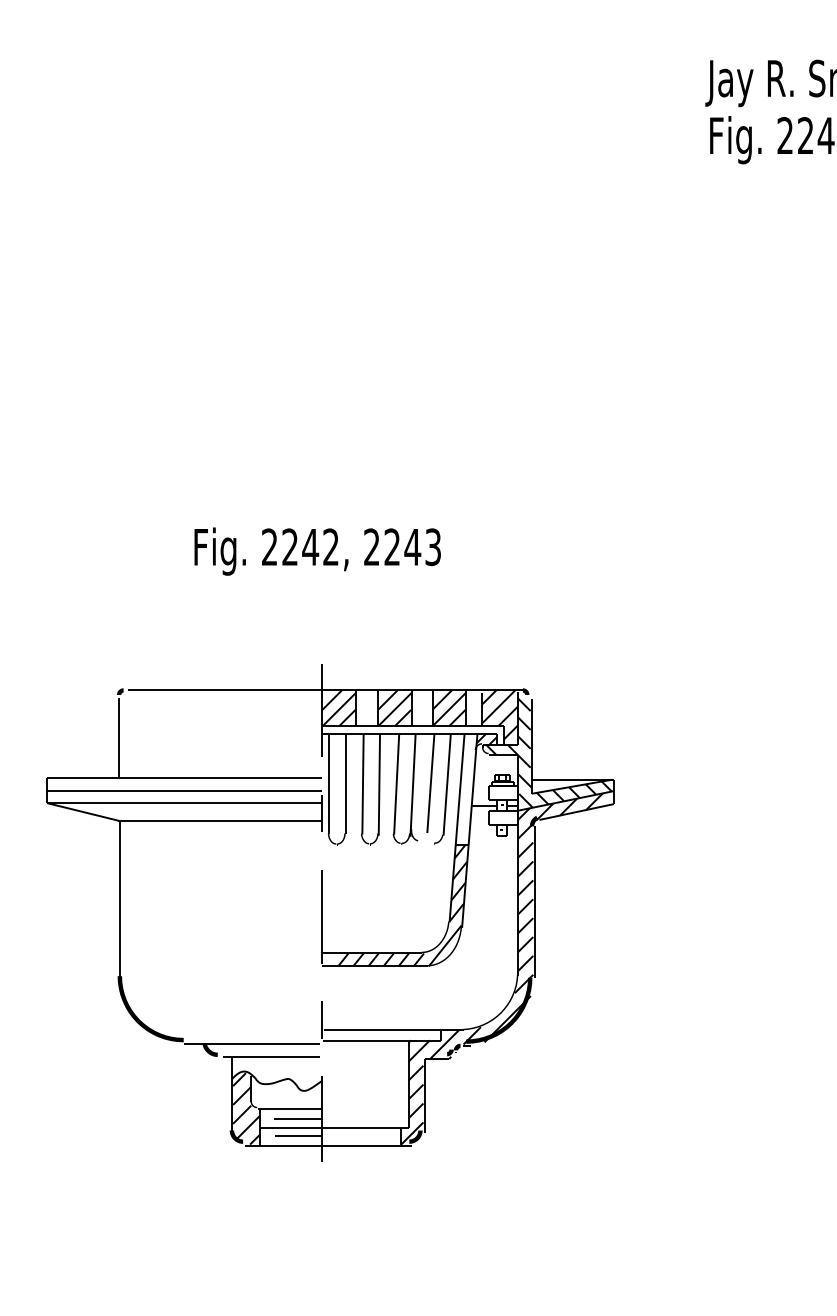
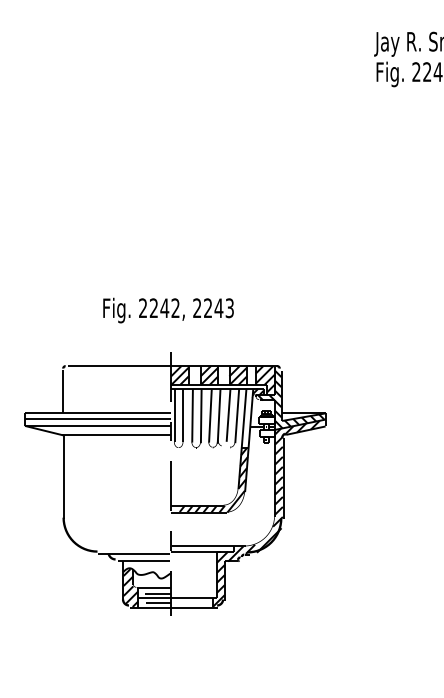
text: (317, 551) -> (168, 310), moved

